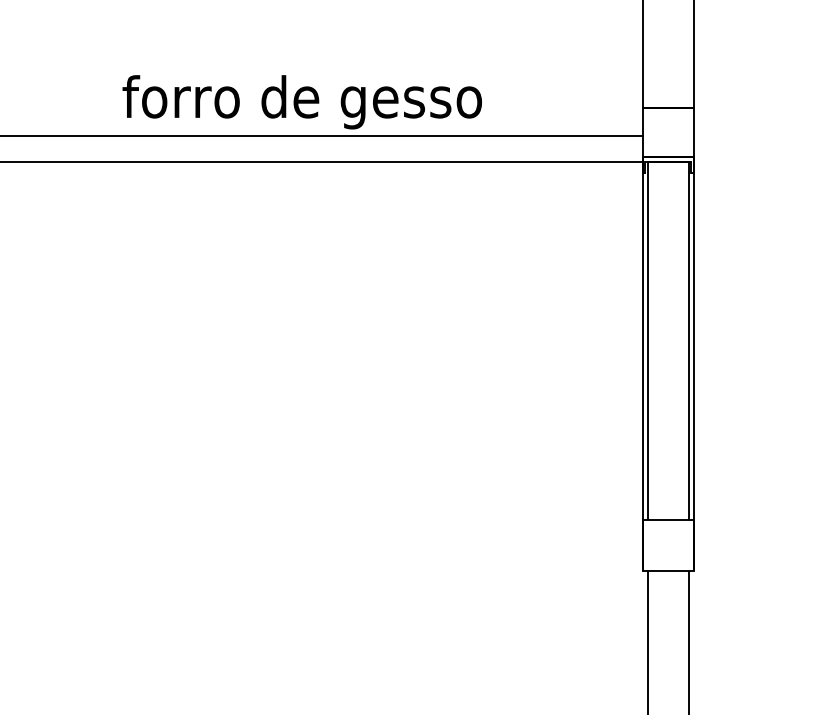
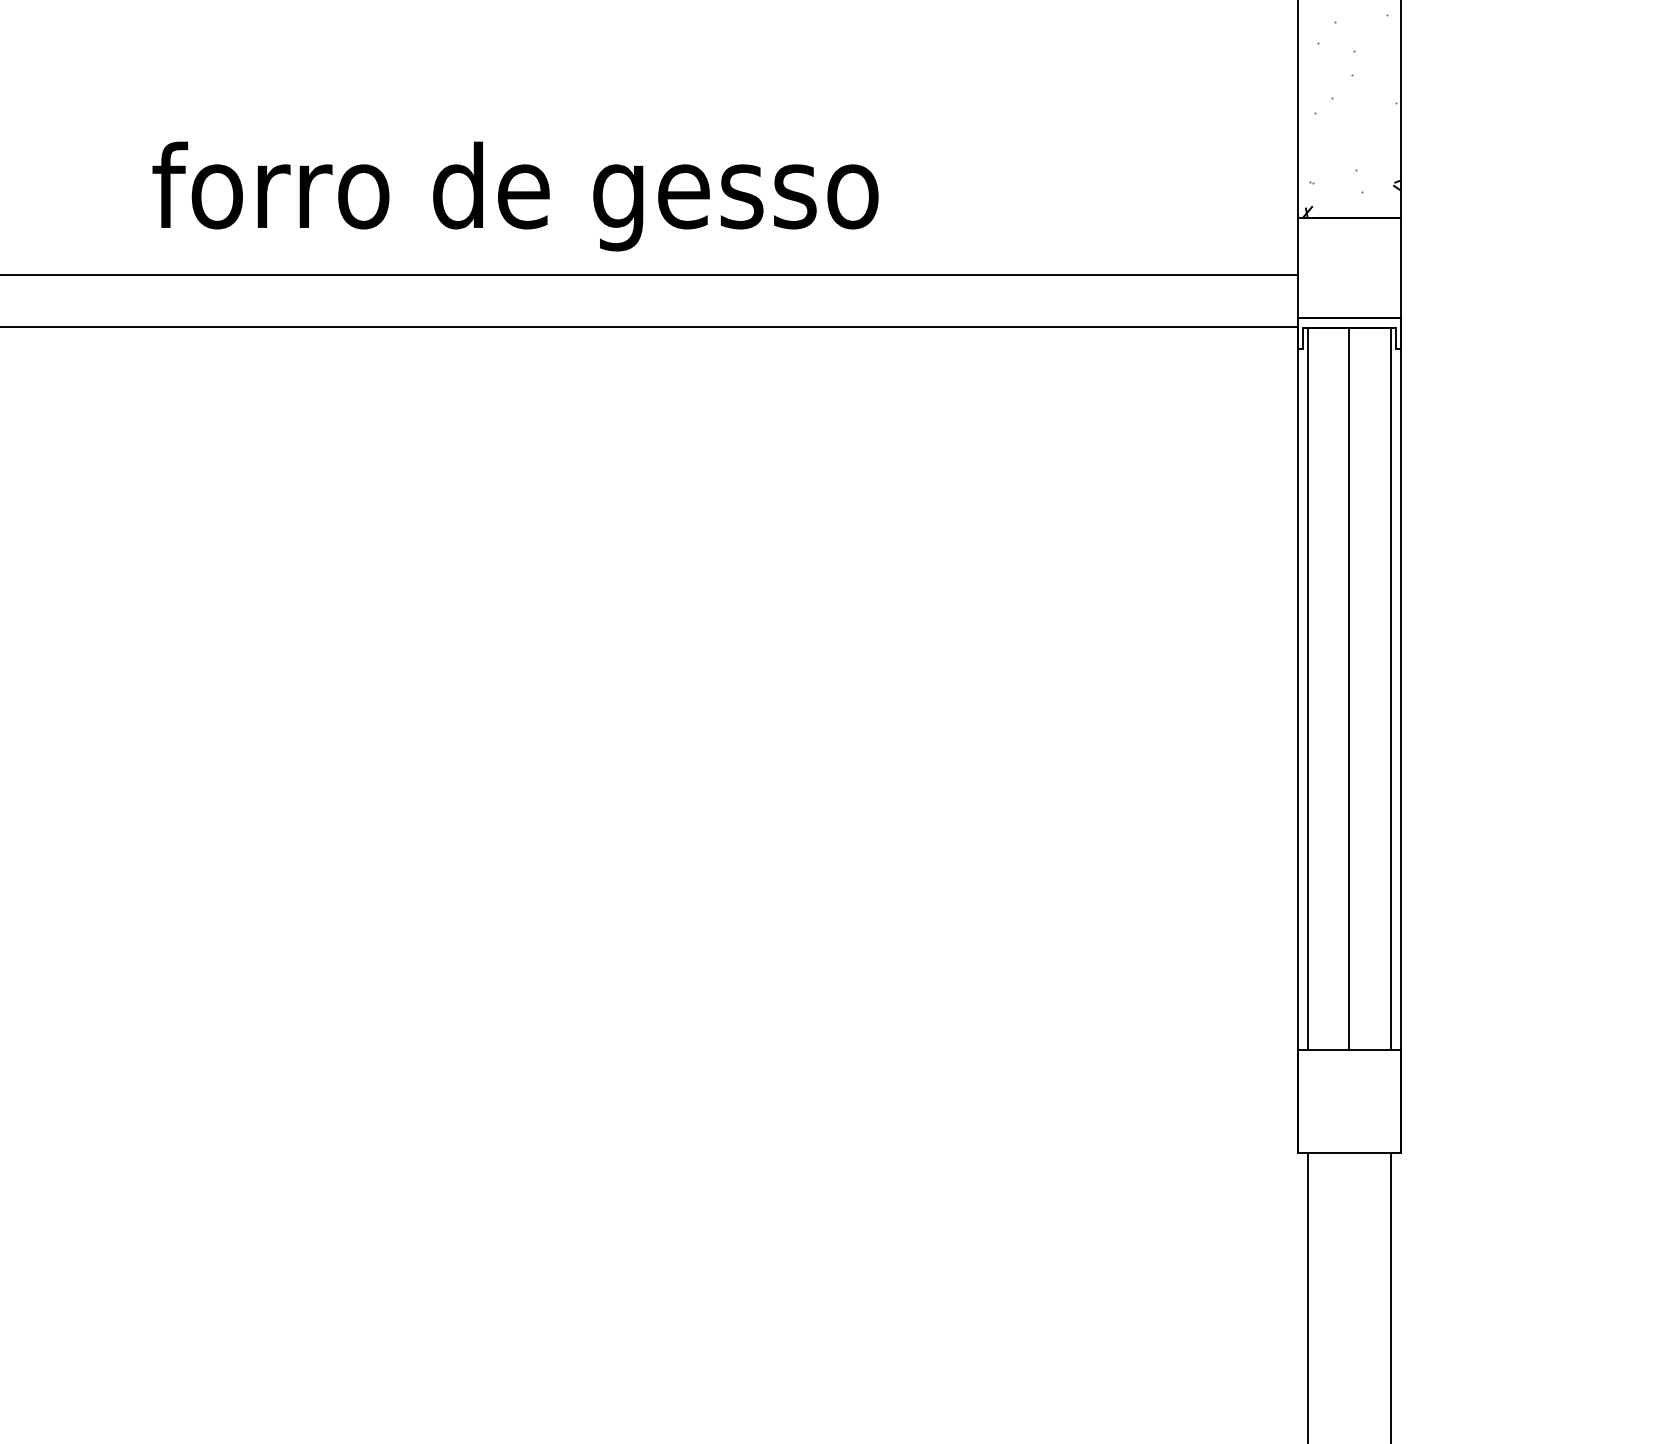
hatch: (669, 57) -> (1352, 116), added
text: (301, 102) -> (513, 196), moved
line: (668, 340) -> (1350, 687), added

